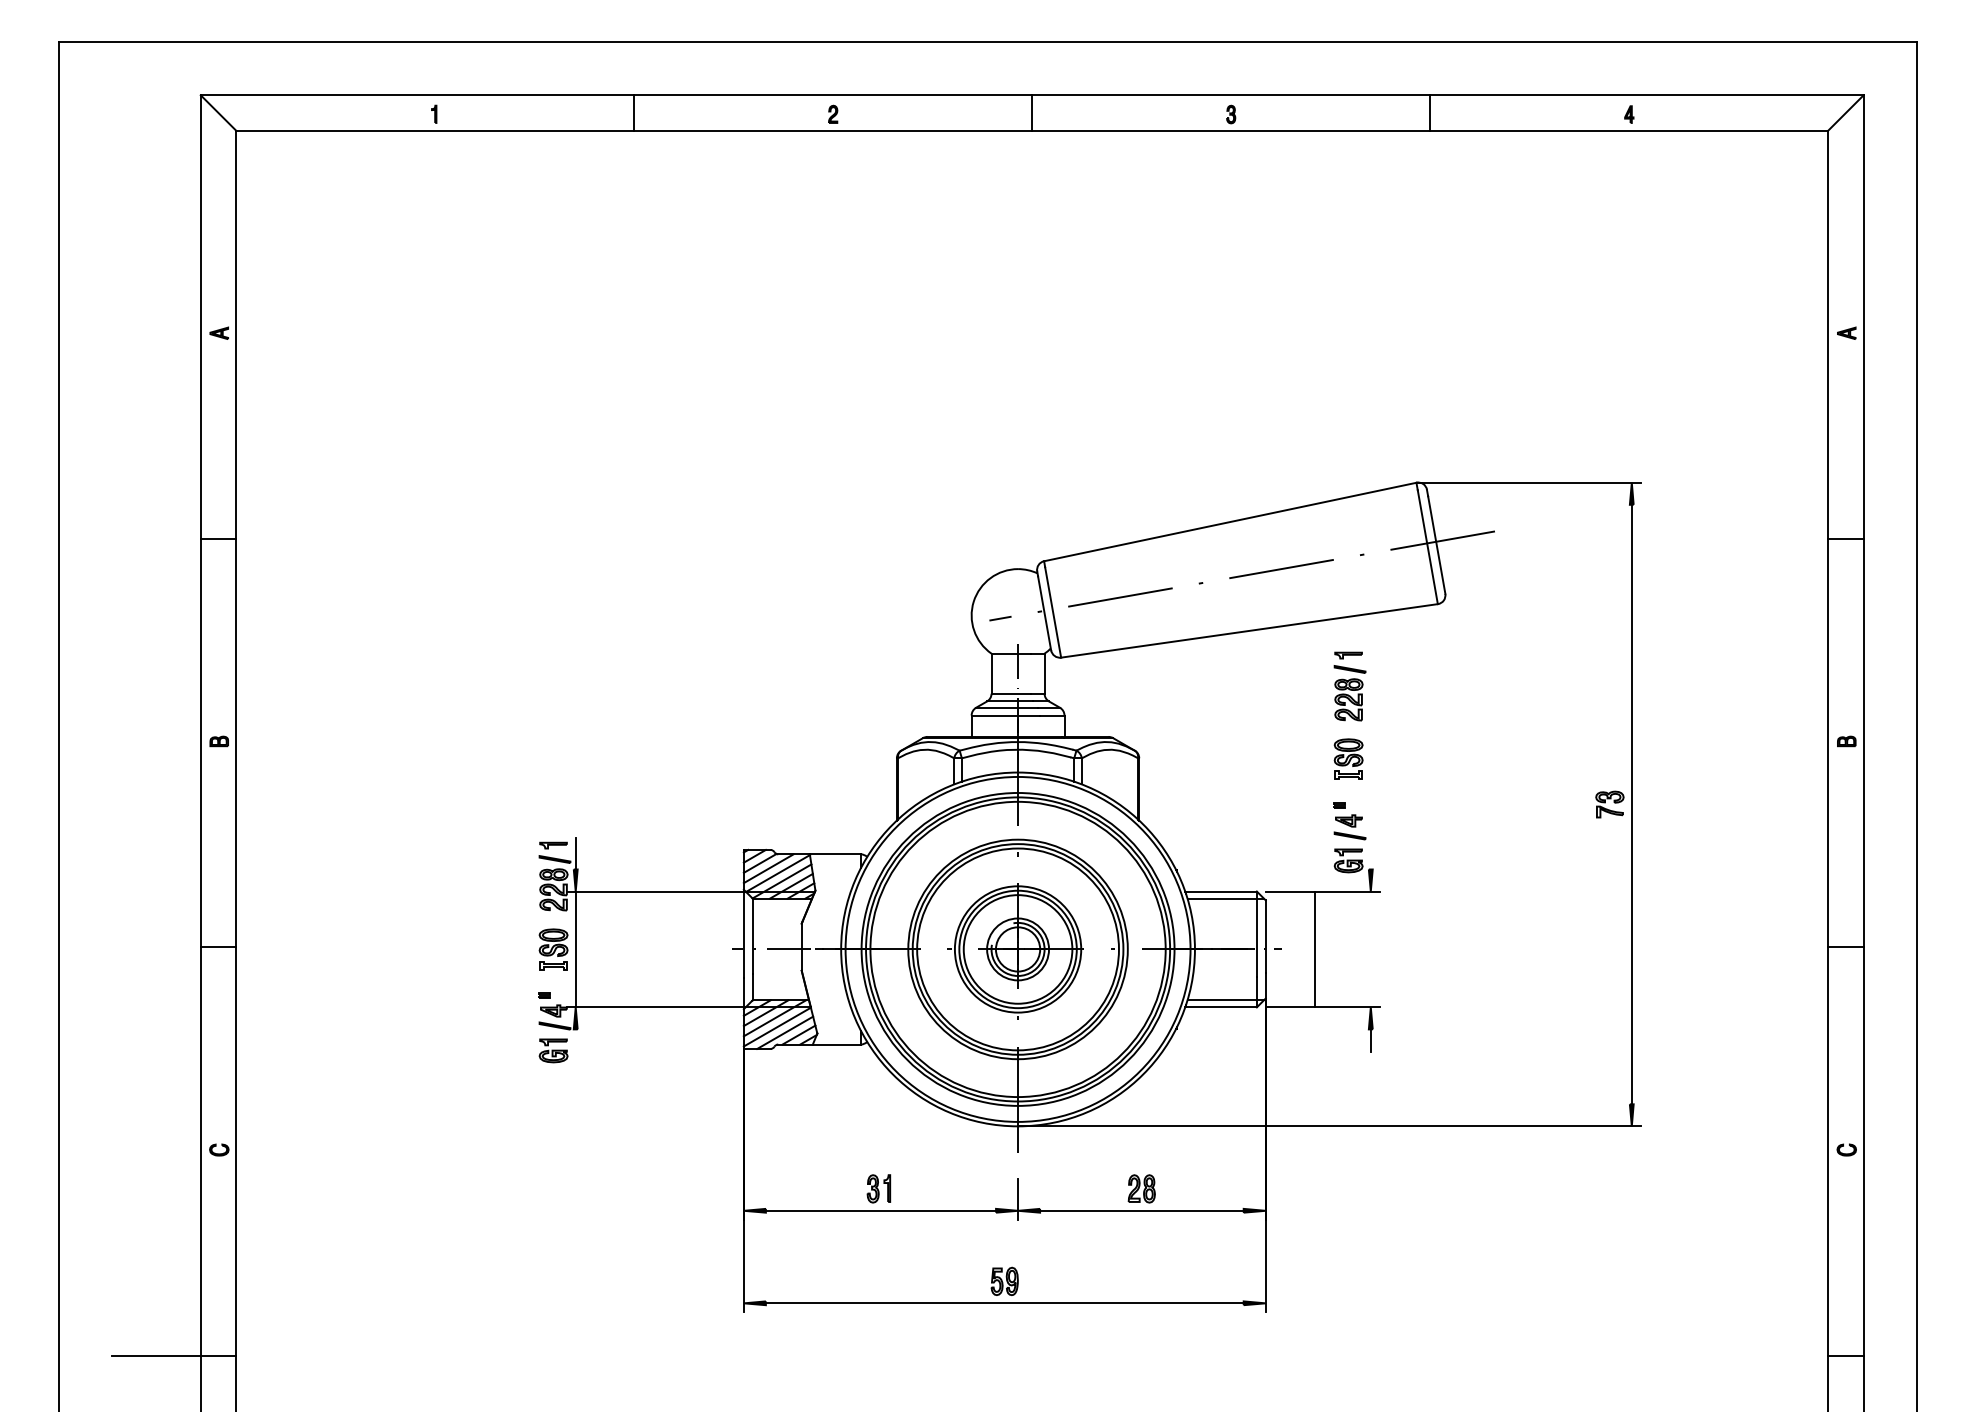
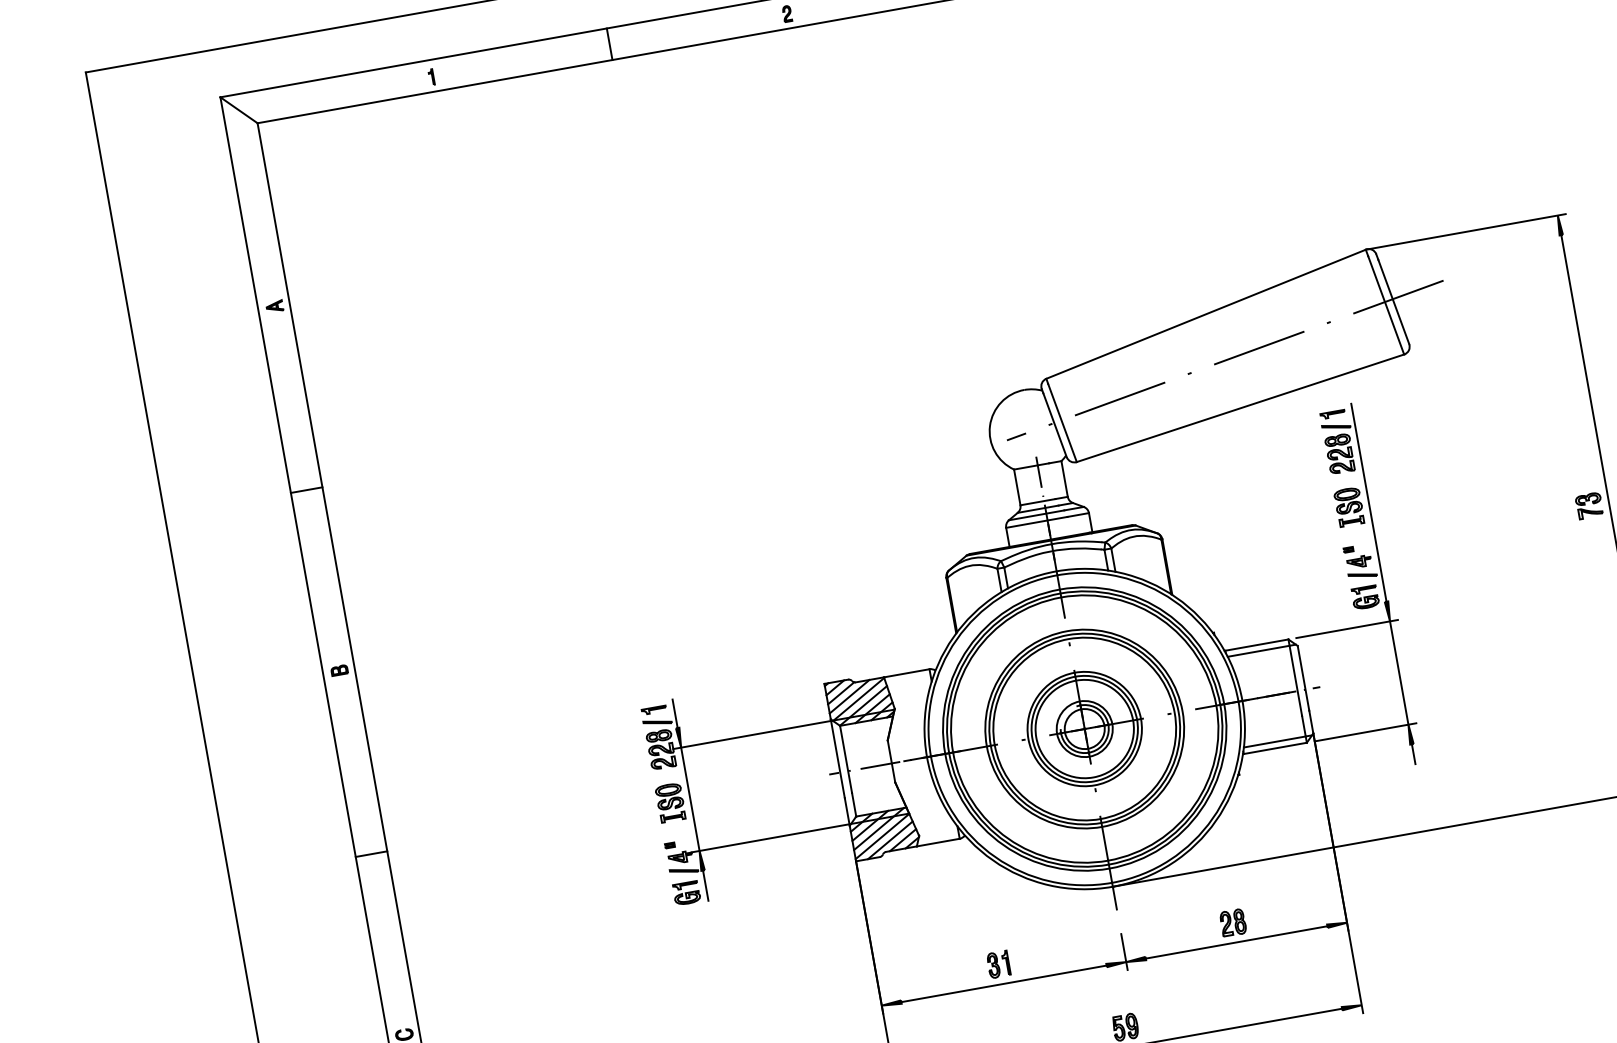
line: (1370, 758) -> (1368, 502), added
line: (1314, 949) -> (1398, 673), moved
line: (575, 1046) -> (705, 885), added

